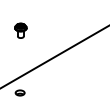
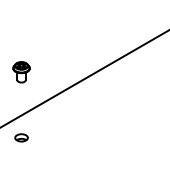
part: (20, 30) -> (21, 72), moved

